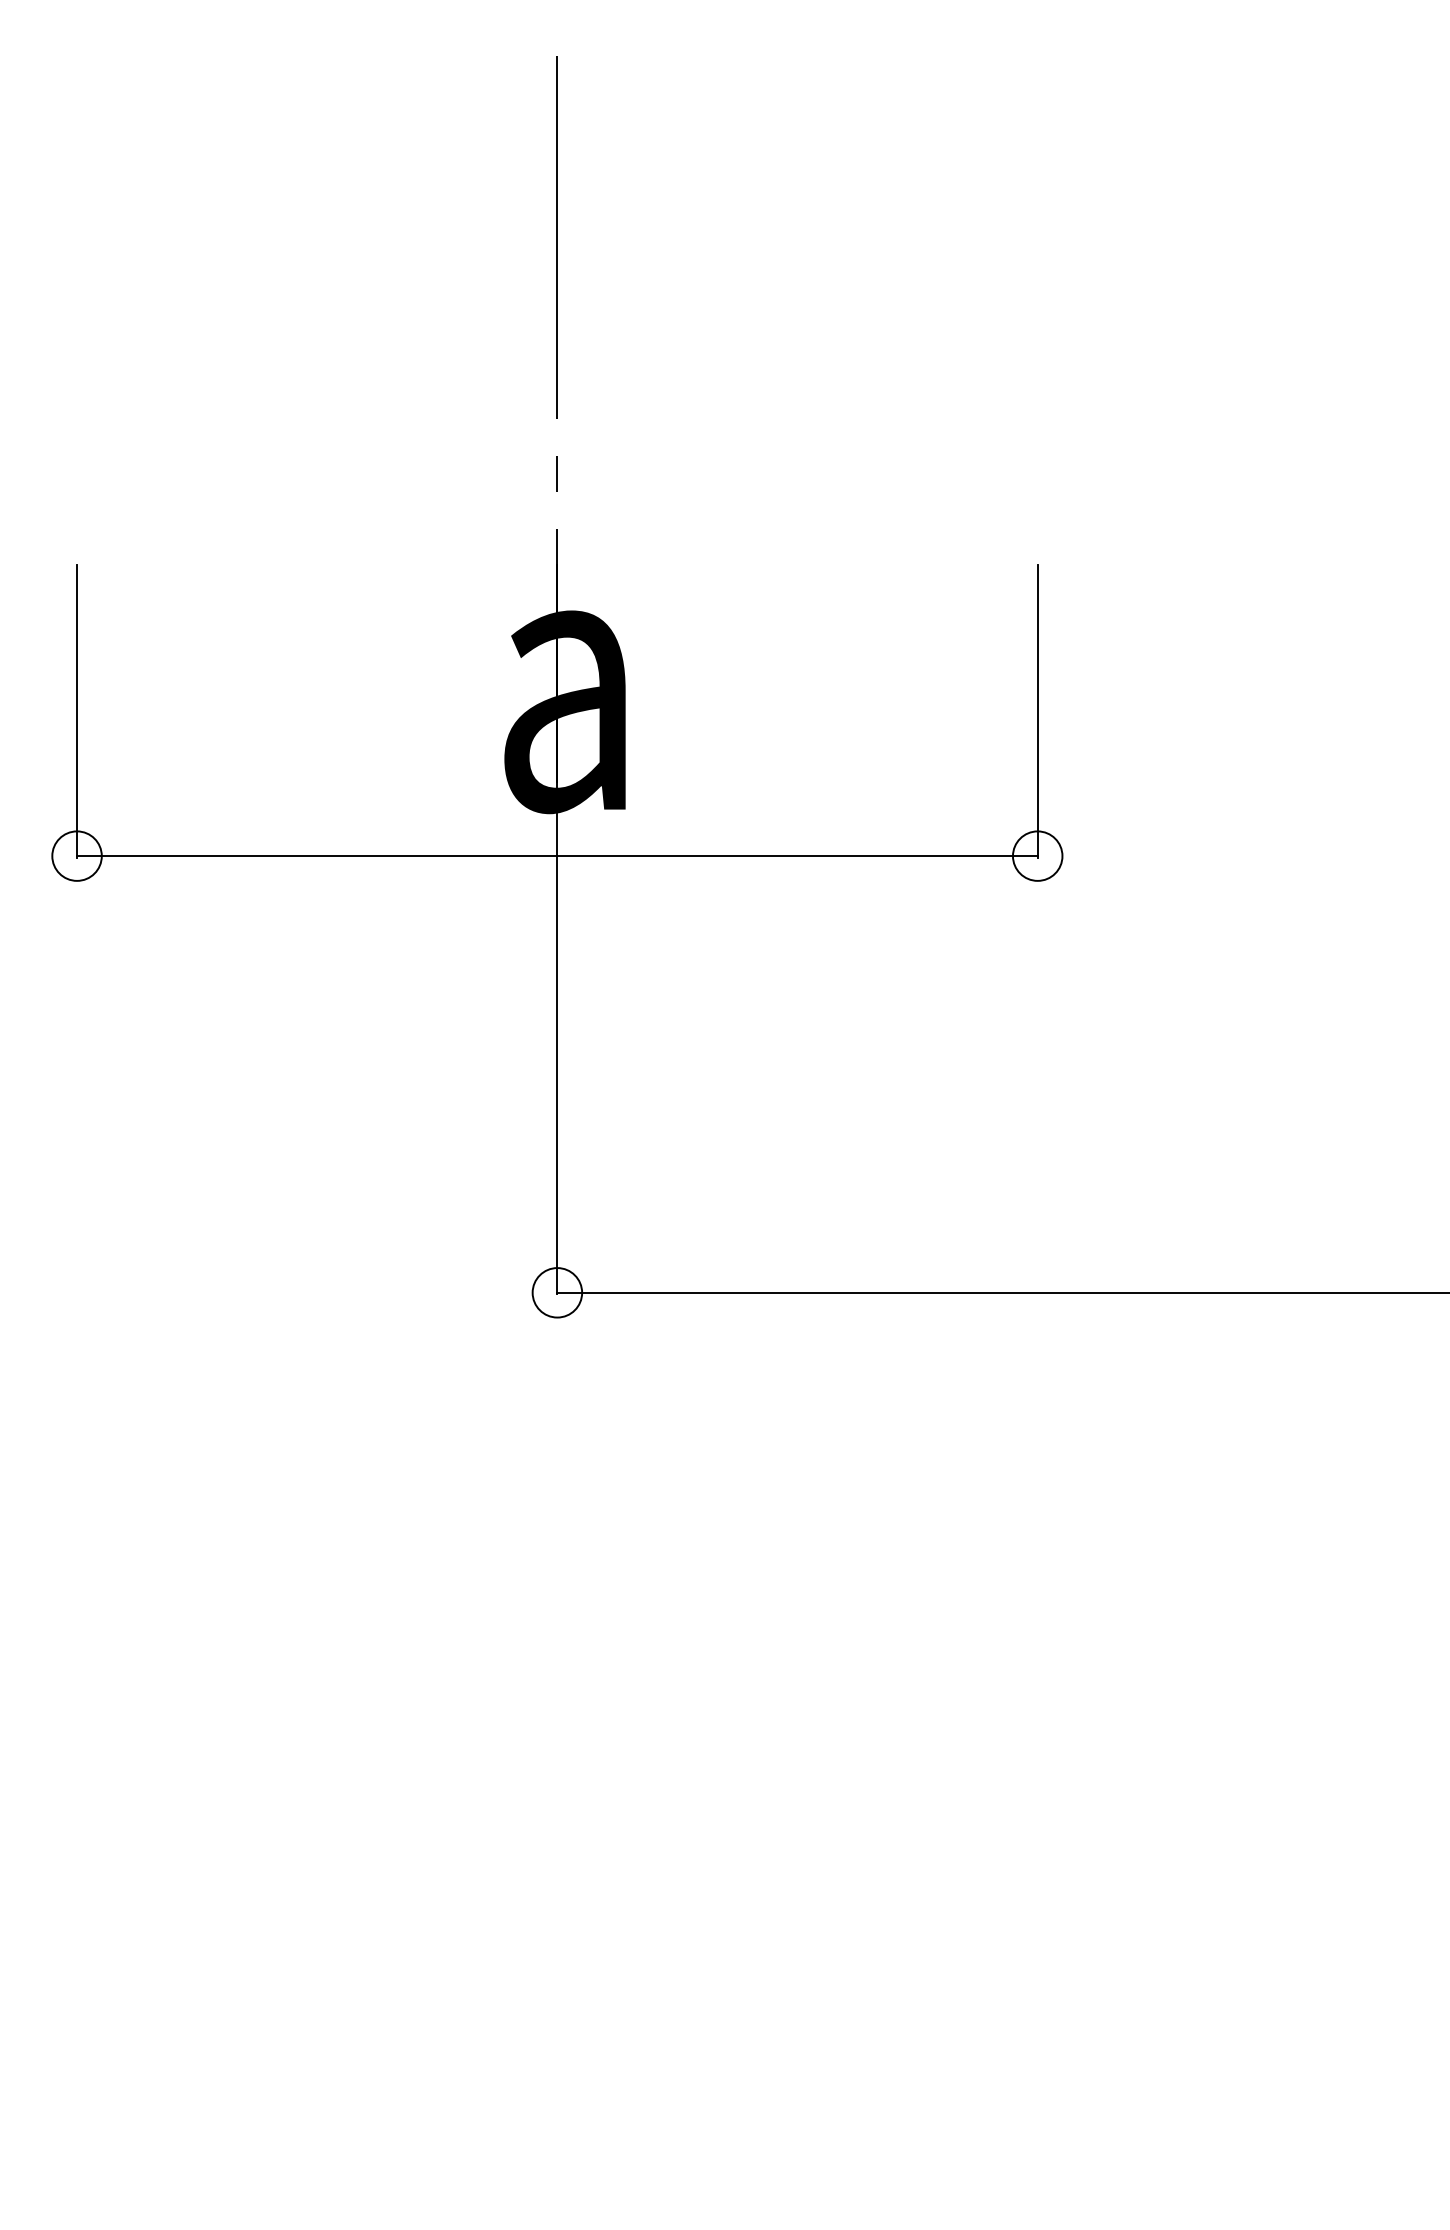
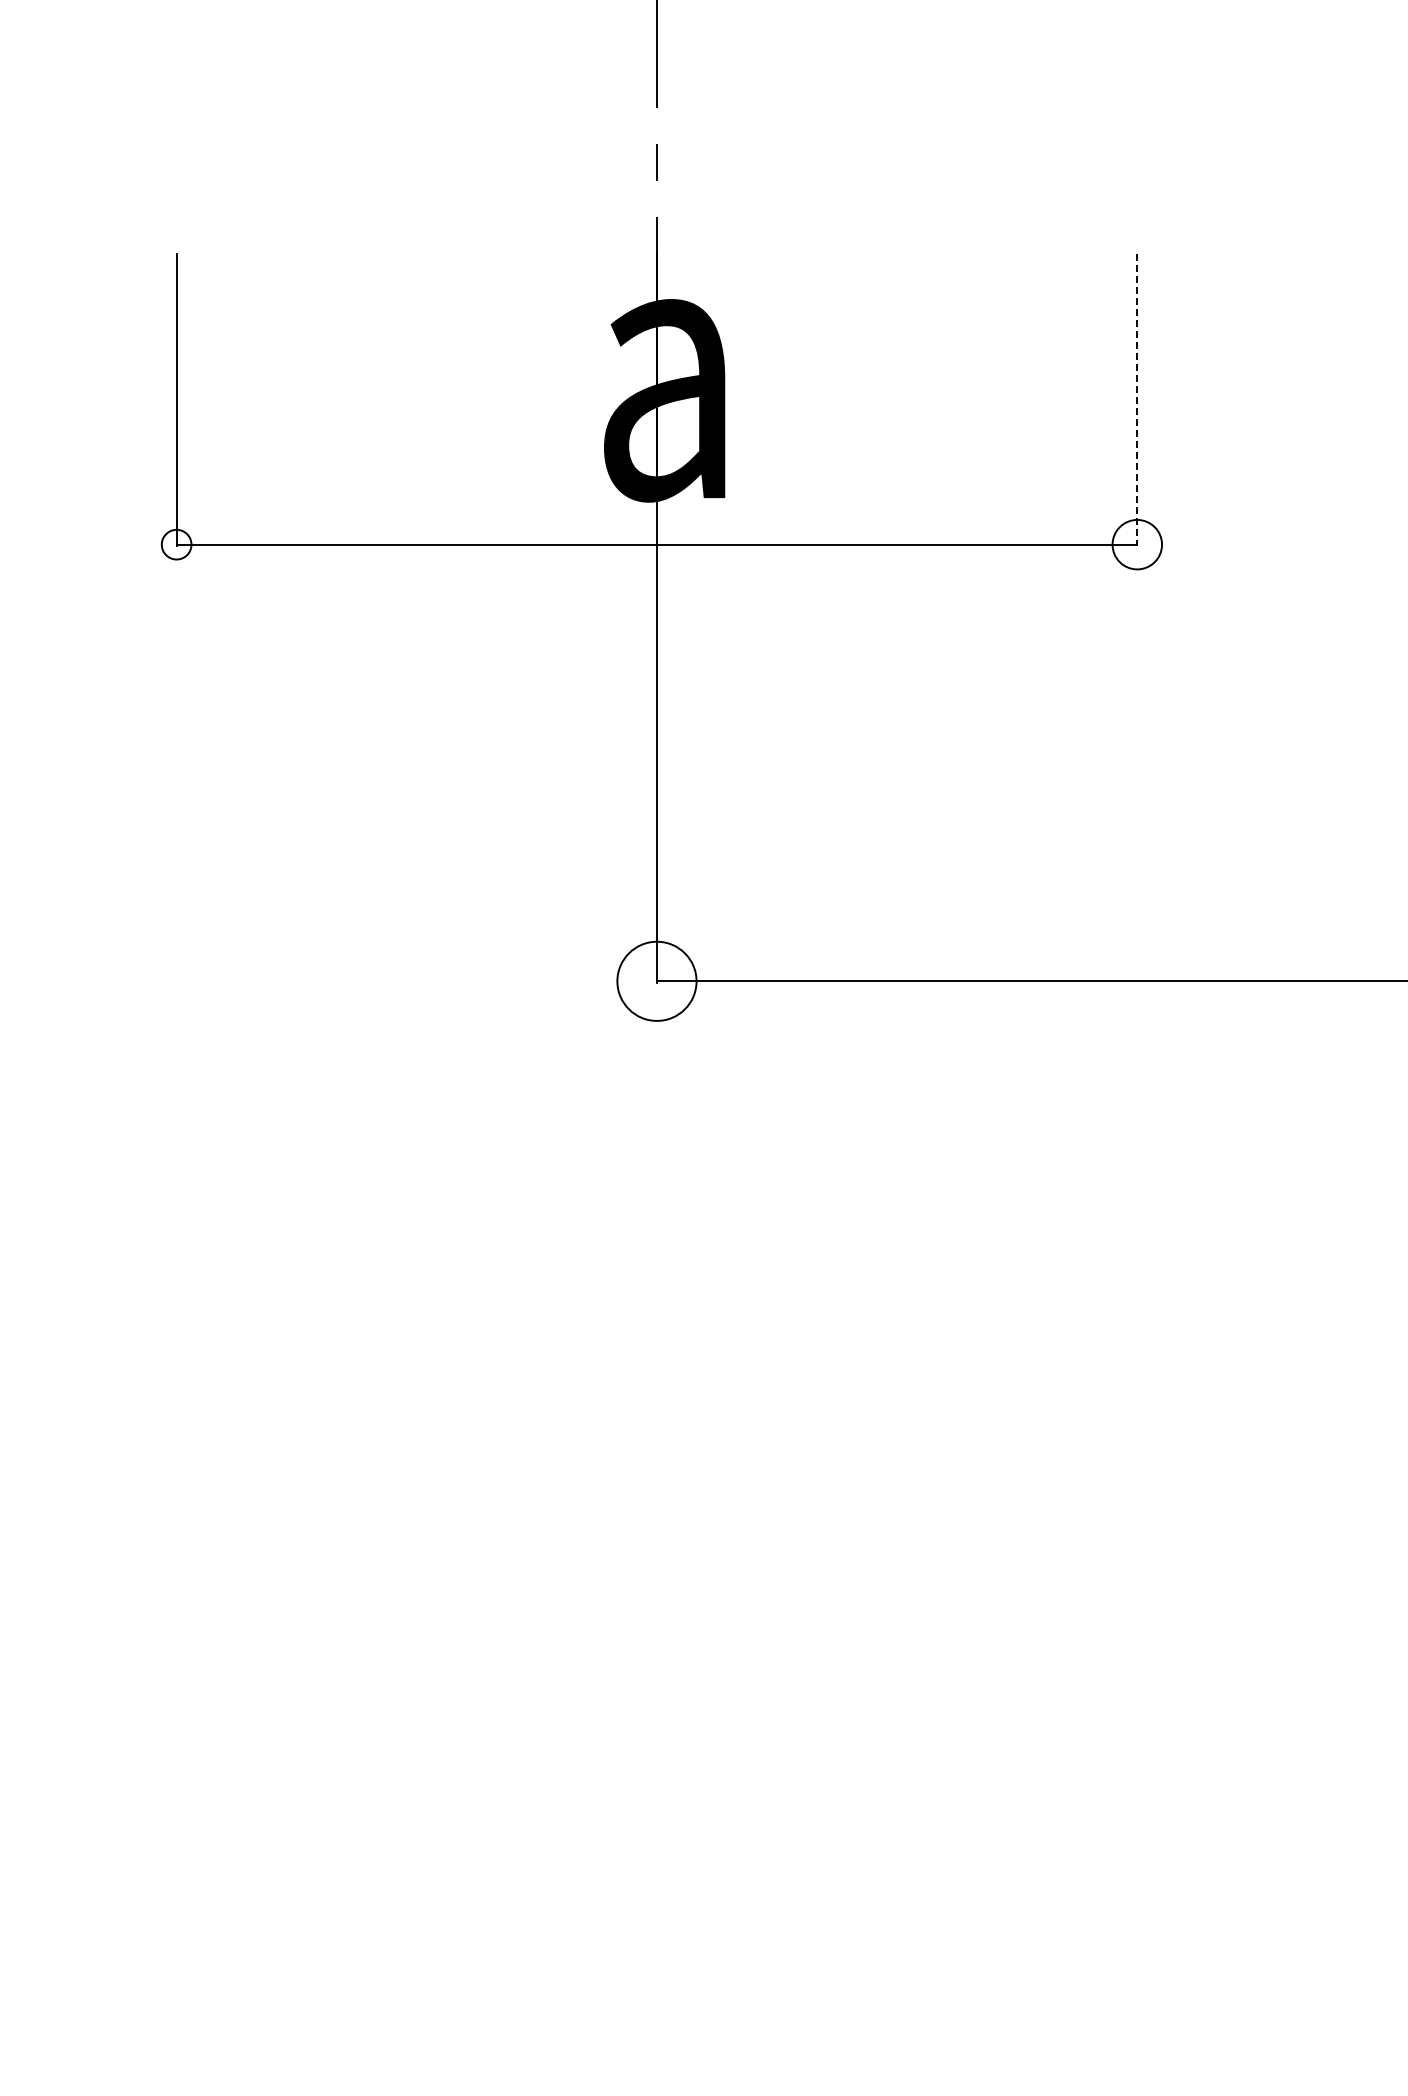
line: (1037, 711) -> (1137, 400), solid -> dashed
circle: (76, 855) -> (176, 544), size x0.6
circle: (557, 1292) -> (657, 981), size x1.6

